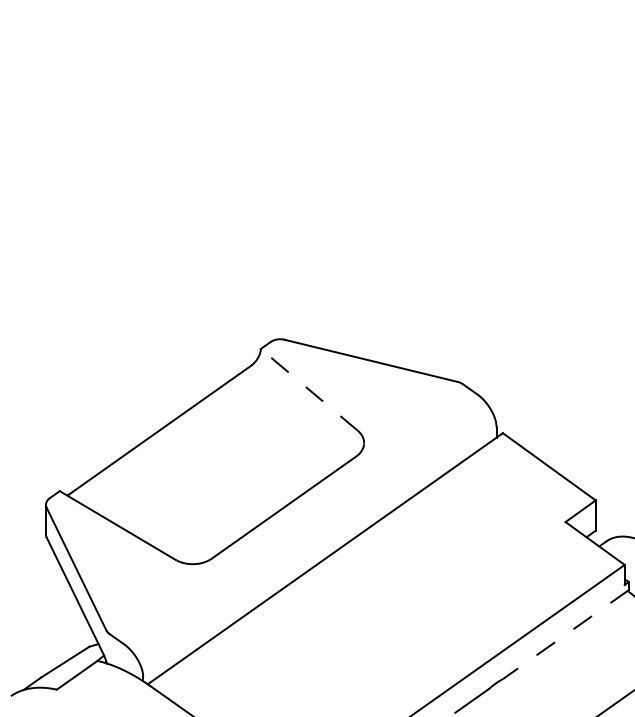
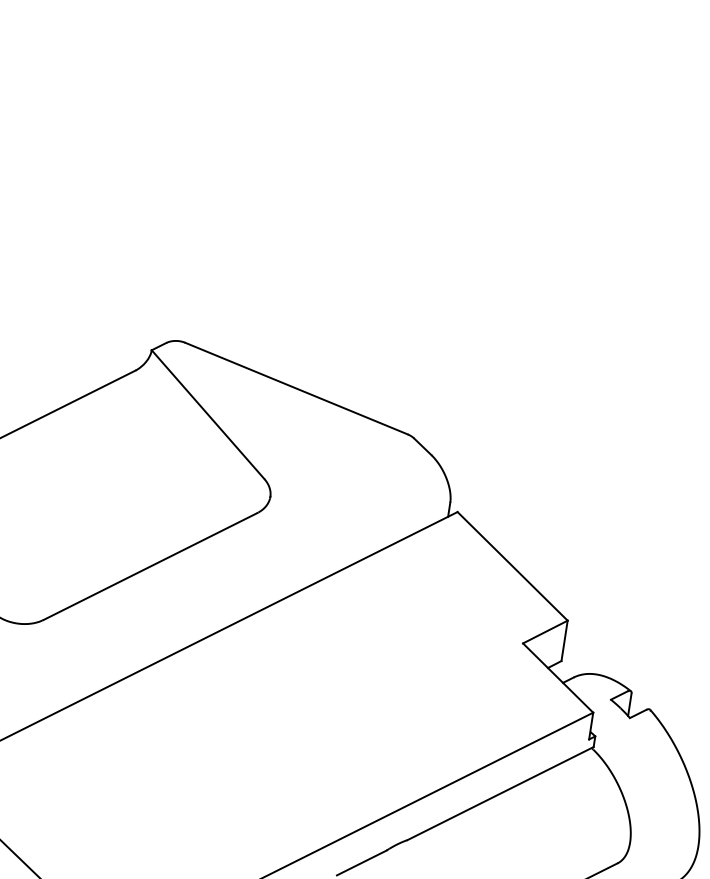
line: (308, 389) -> (207, 414), dashed -> solid
line: (565, 634) -> (500, 793), dashed -> solid

